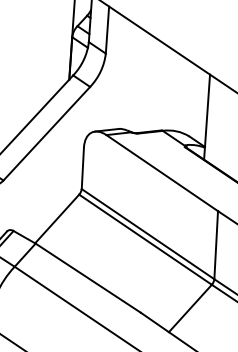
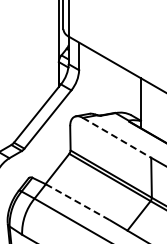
line: (163, 172) -> (117, 137), solid -> dashed
line: (88, 278) -> (78, 202), solid -> dashed

